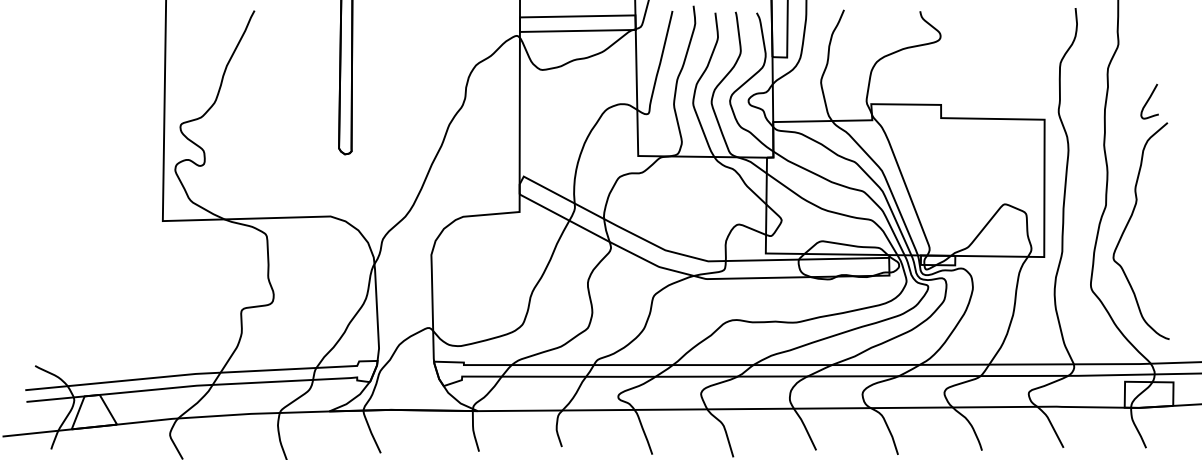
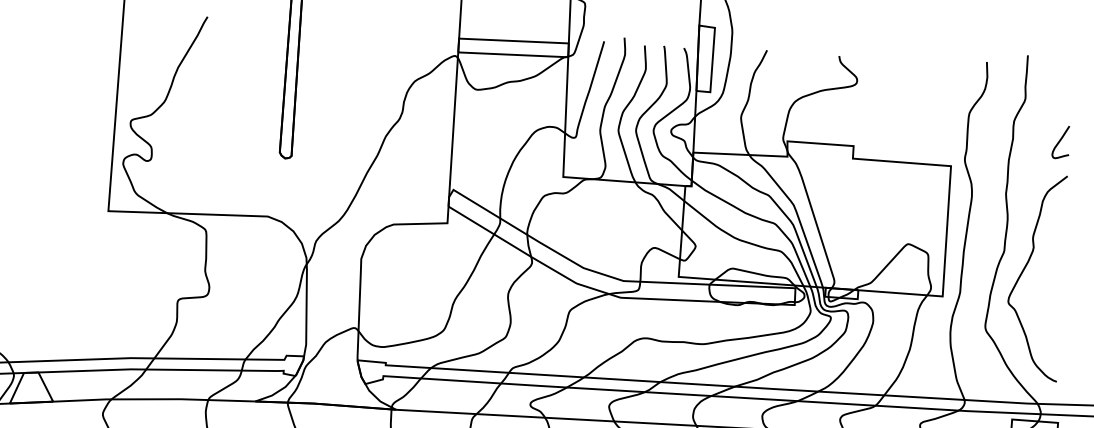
curve: (1149, 100) -> (1061, 141), moved

